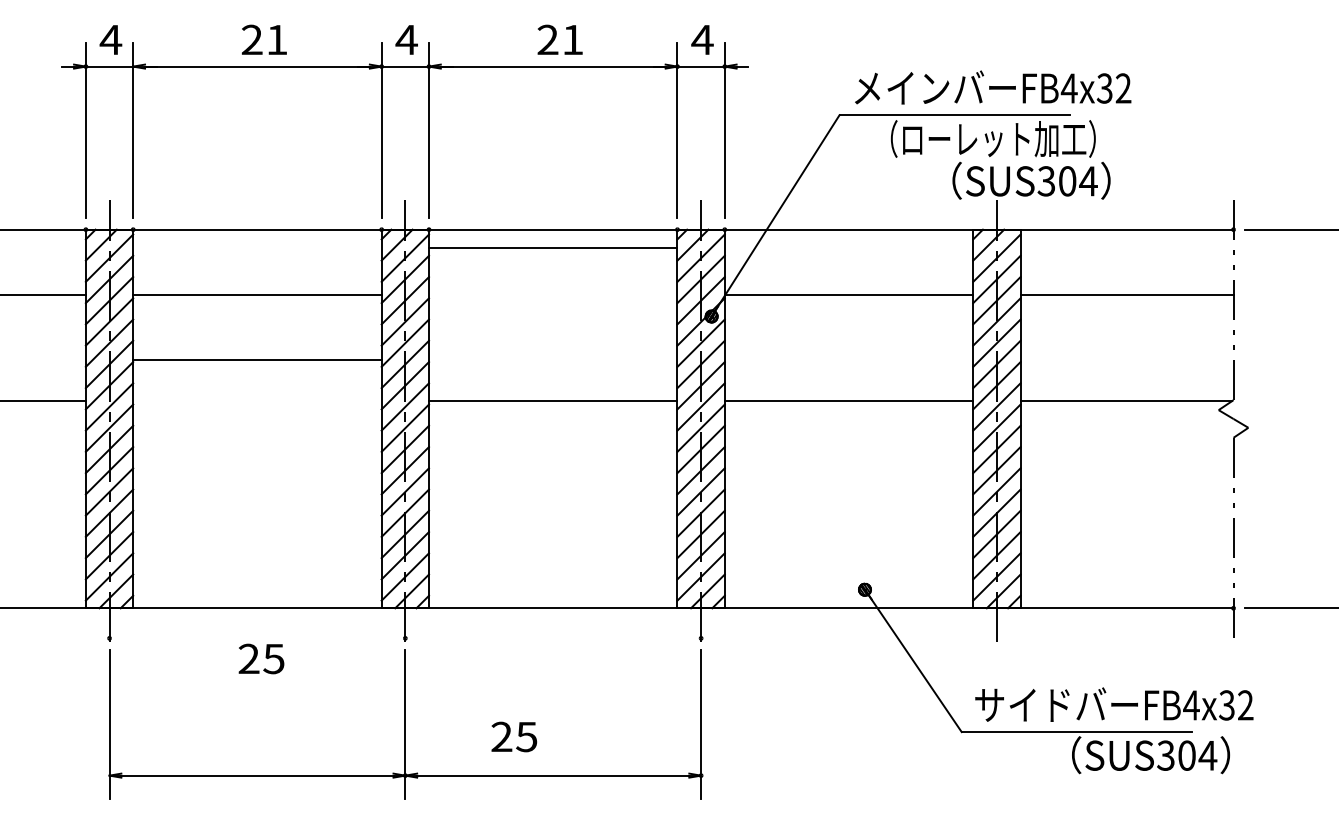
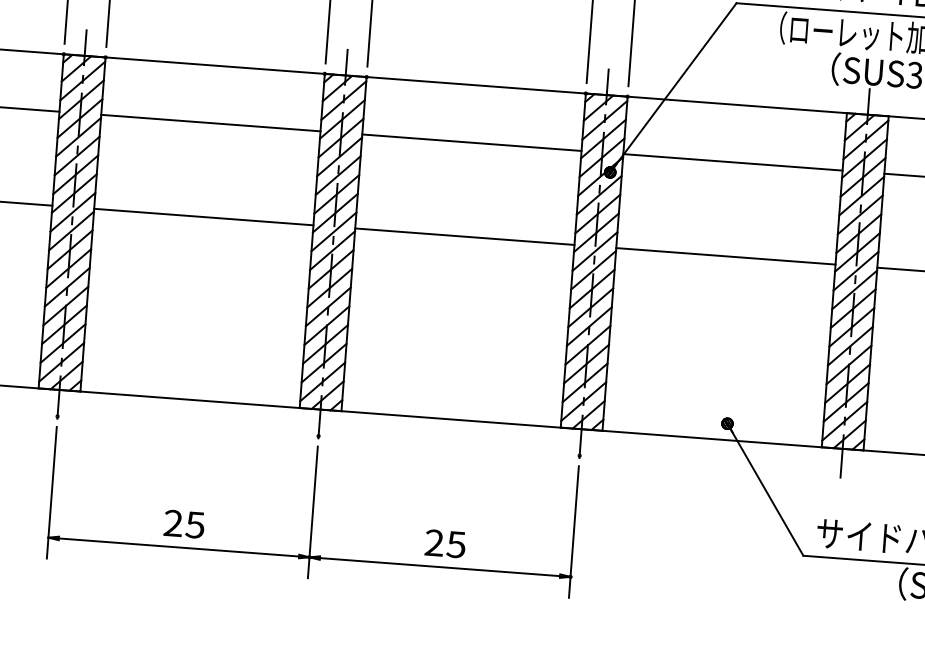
line: (553, 247) -> (472, 142), moved
line: (257, 360) -> (203, 217), moved
text: (261, 658) -> (184, 523), moved
text: (514, 736) -> (445, 543), moved

